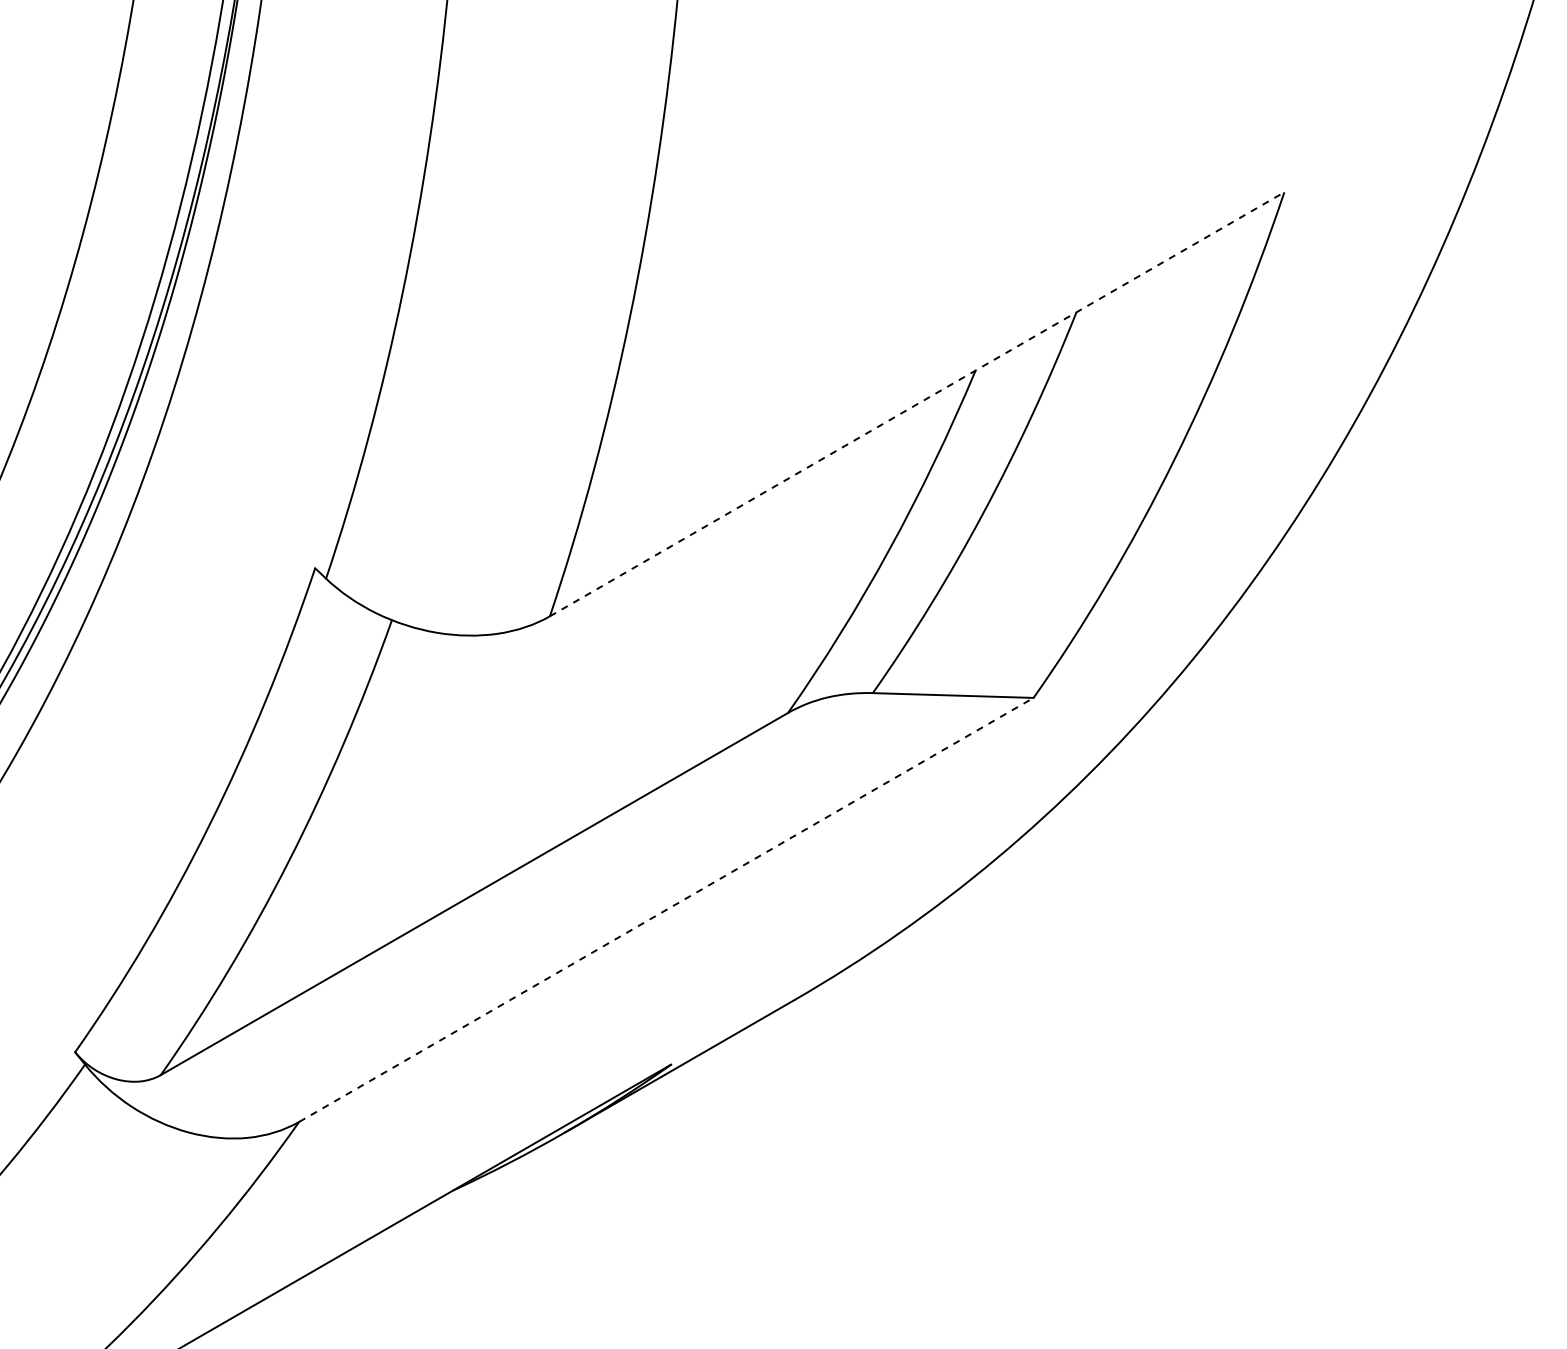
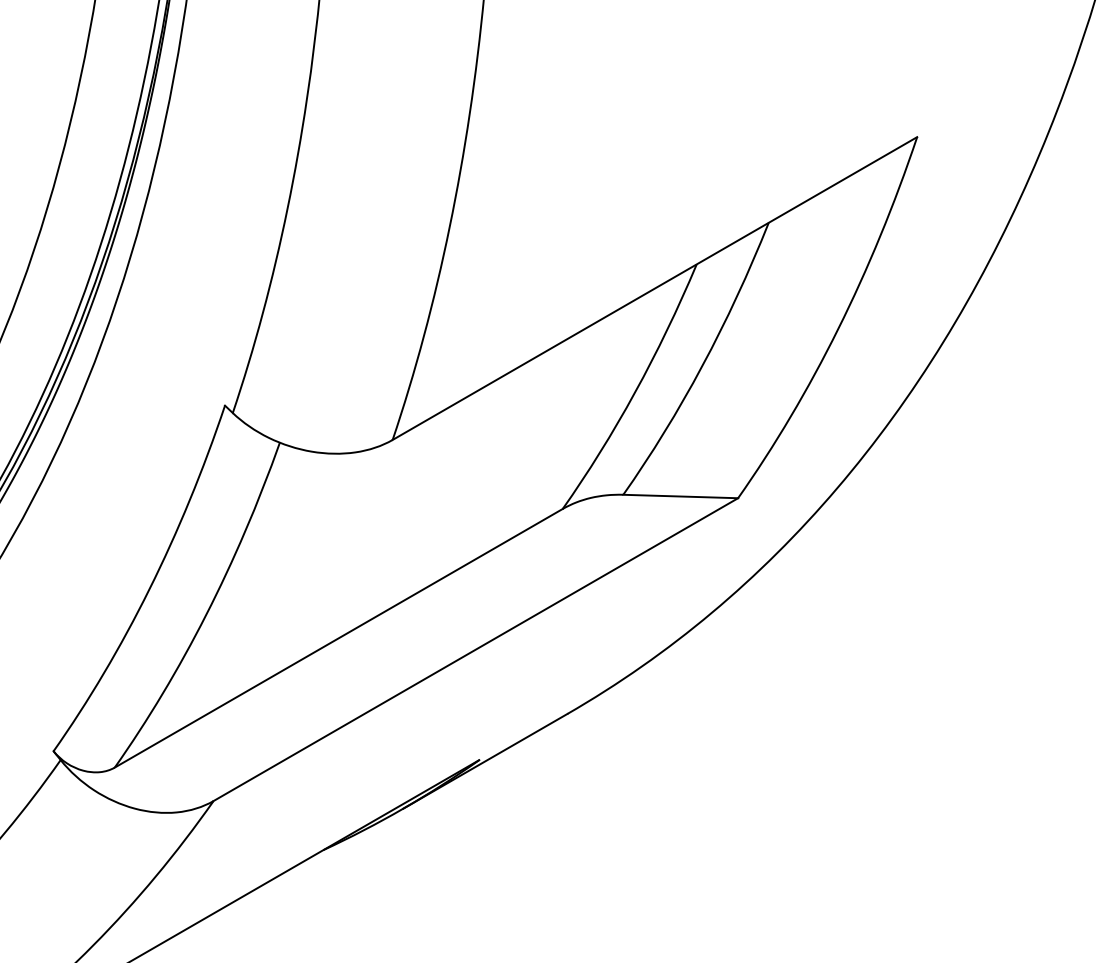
line: (917, 404) -> (655, 288), dashed -> solid
line: (666, 909) -> (475, 649), dashed -> solid

